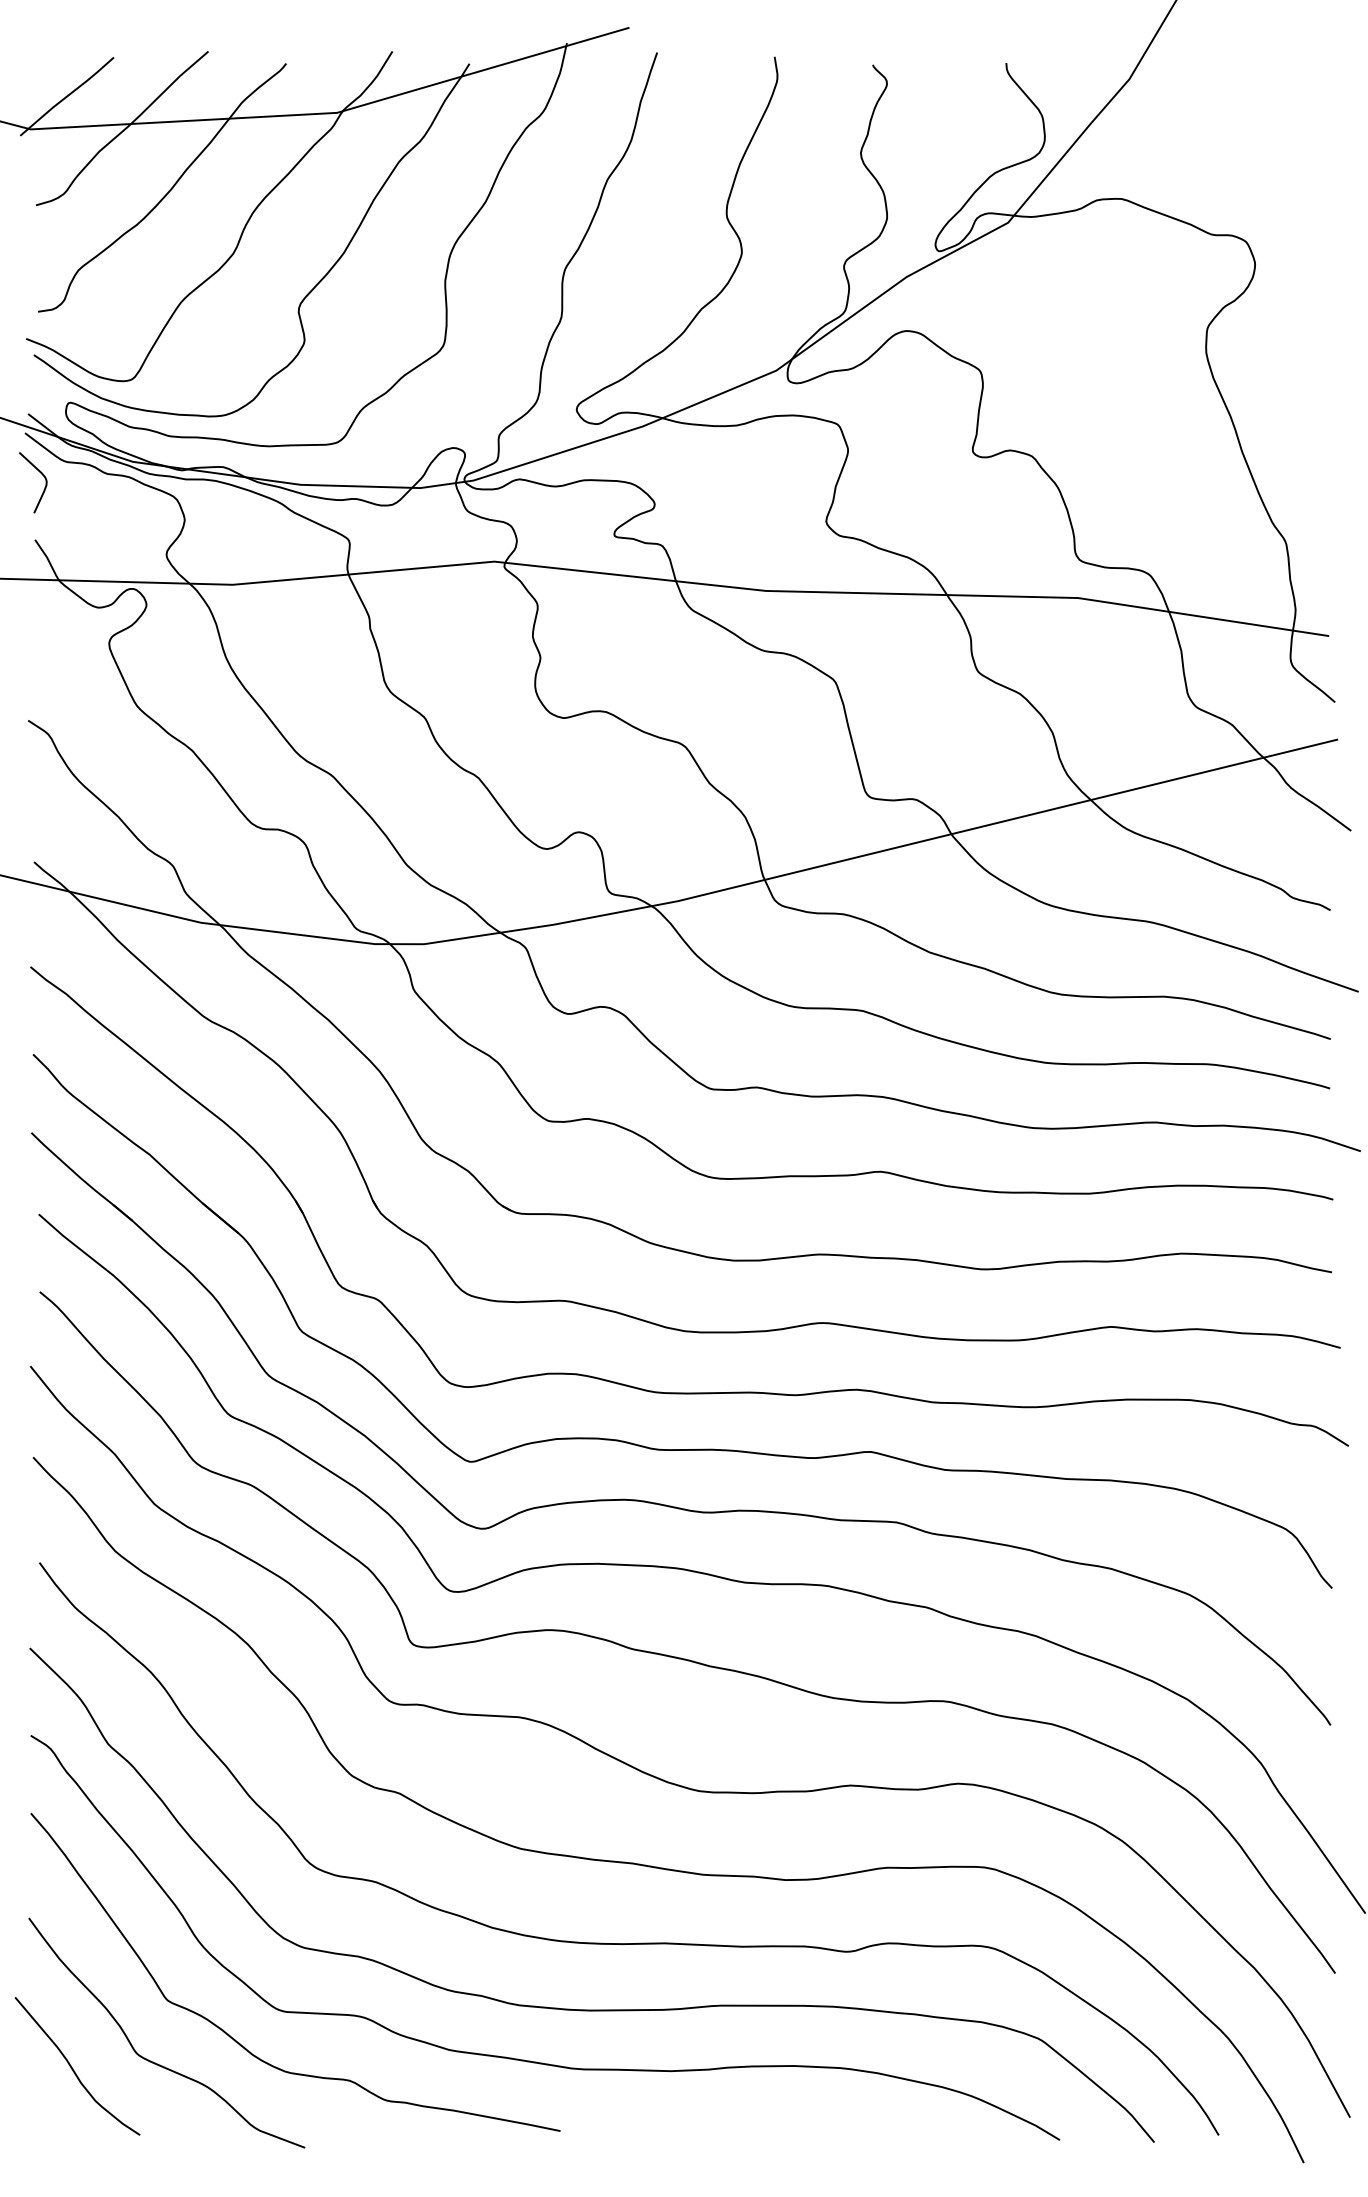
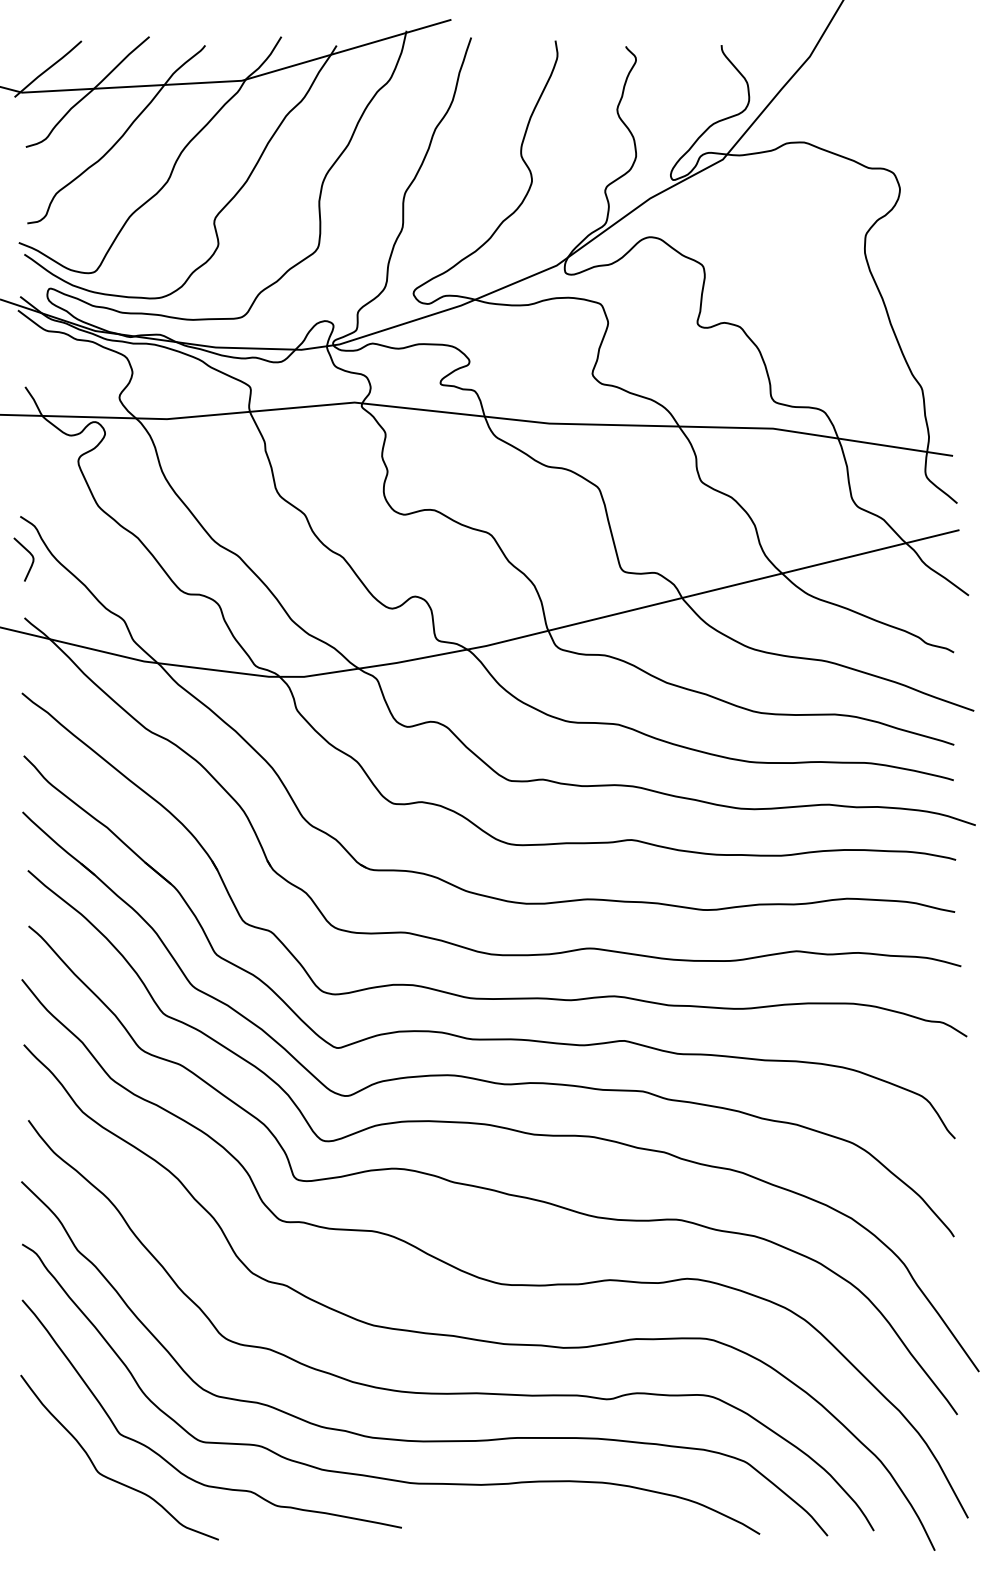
curve: (41, 474) -> (29, 553), moved
curve: (73, 2068) -> (52, 1482), removed

